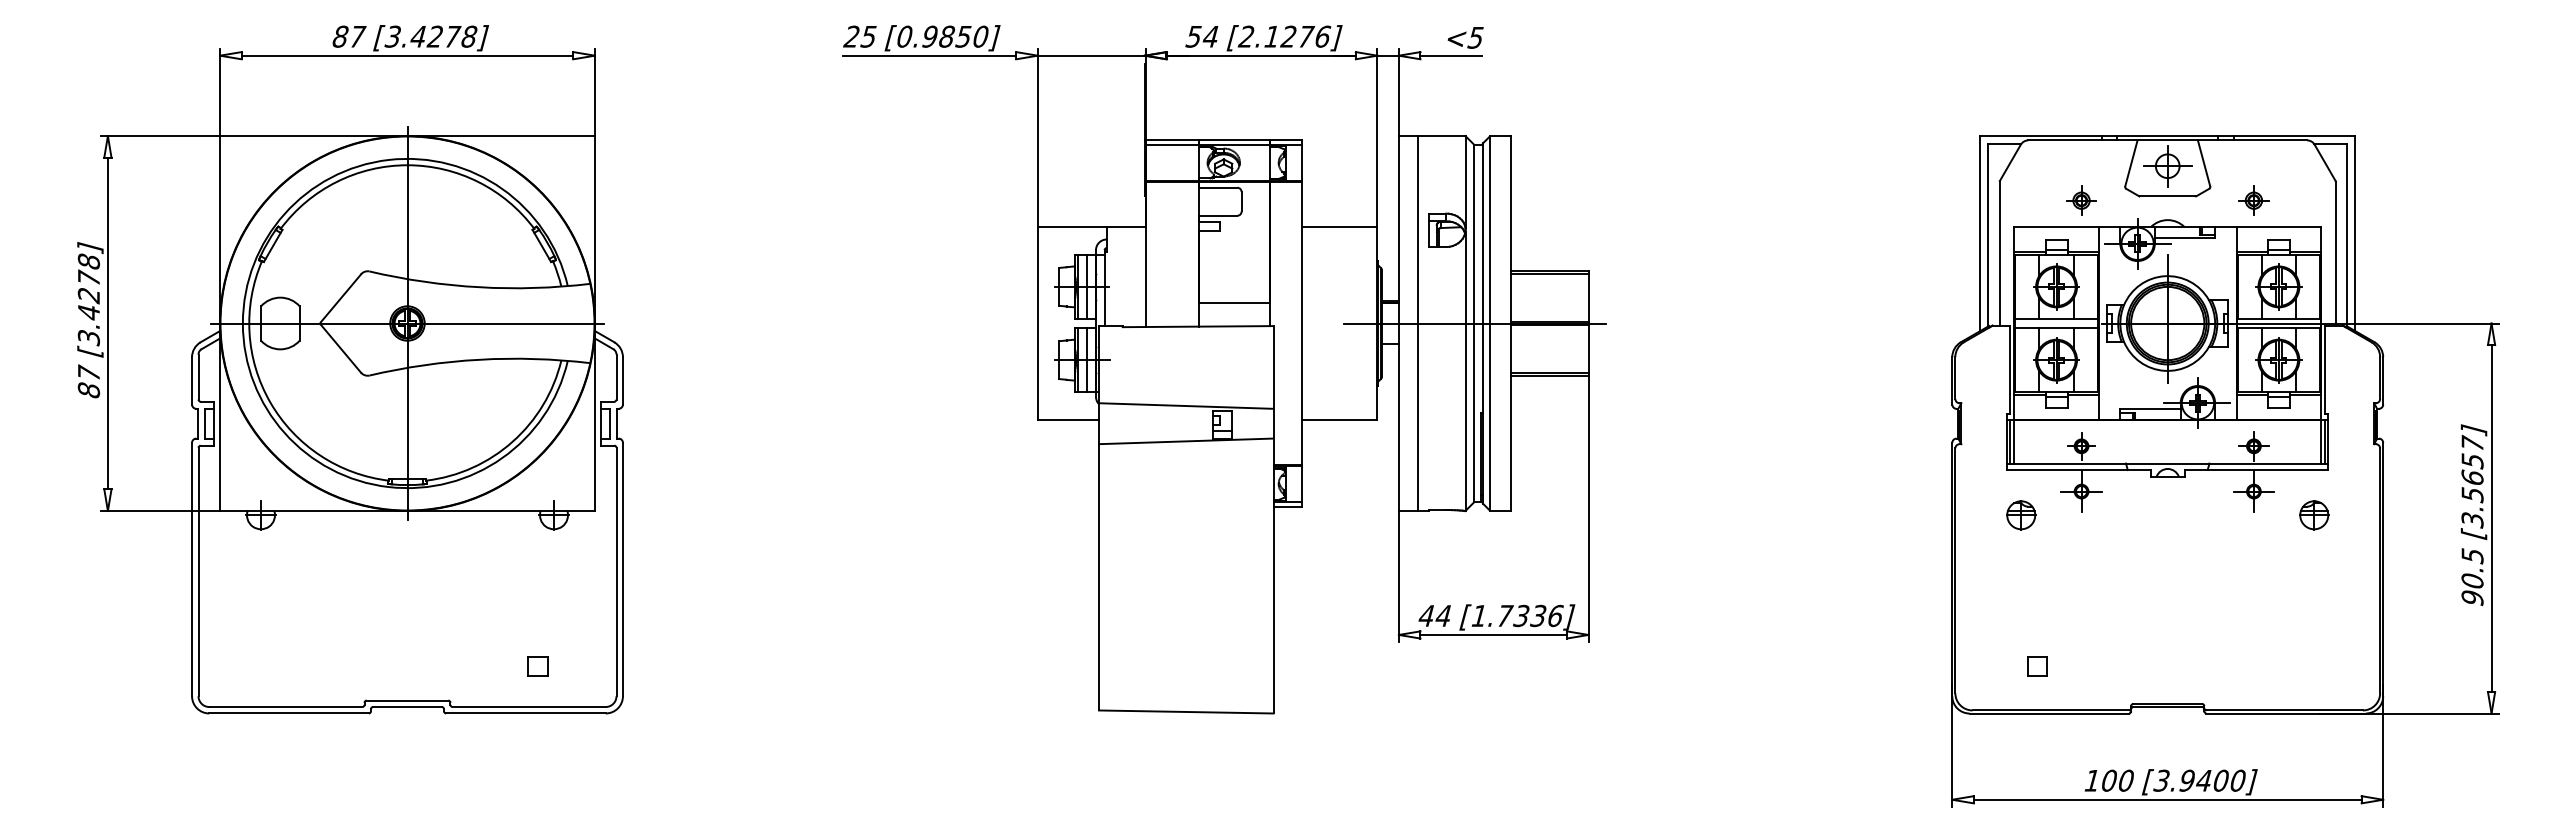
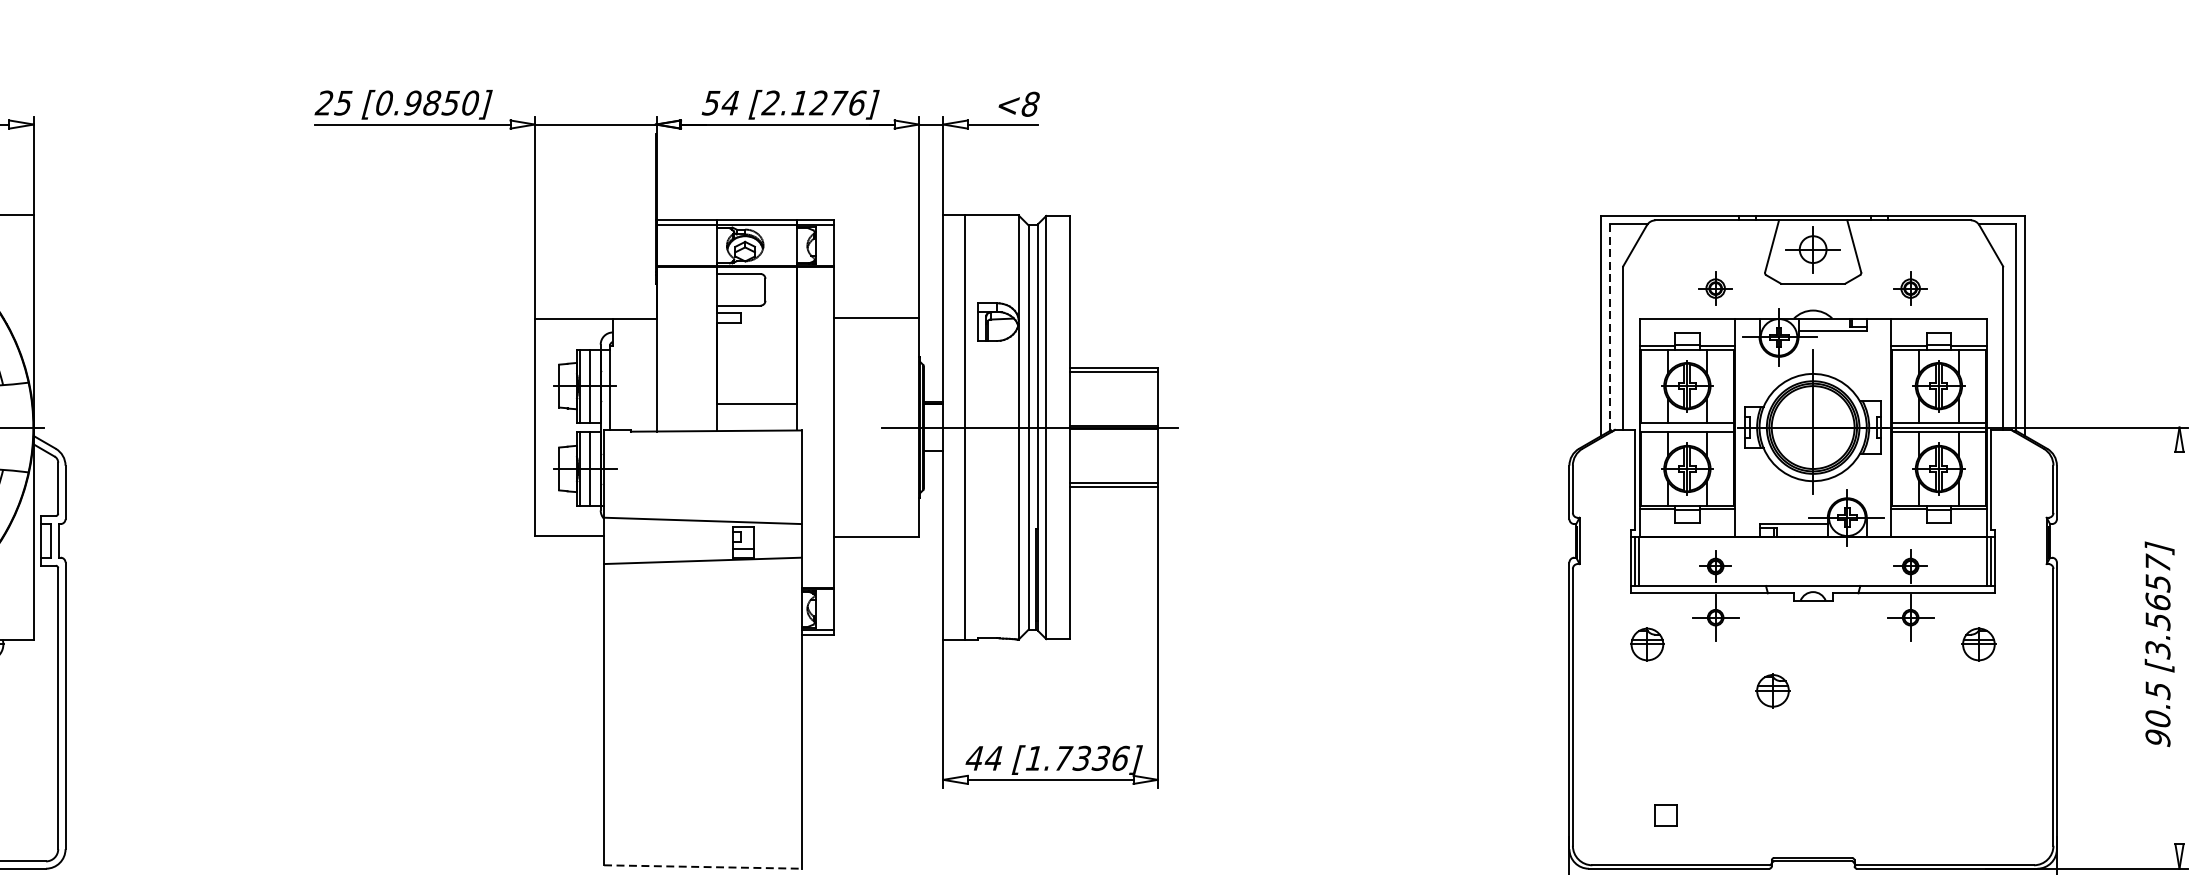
text: (1475, 37) -> (1030, 103), <5 -> <8
line: (1988, 235) -> (1610, 327), solid -> dashed
line: (2491, 518) -> (2179, 648), removed
part: (2132, 556) -> (1773, 691), added
line: (1186, 711) -> (703, 866), solid -> dashed

